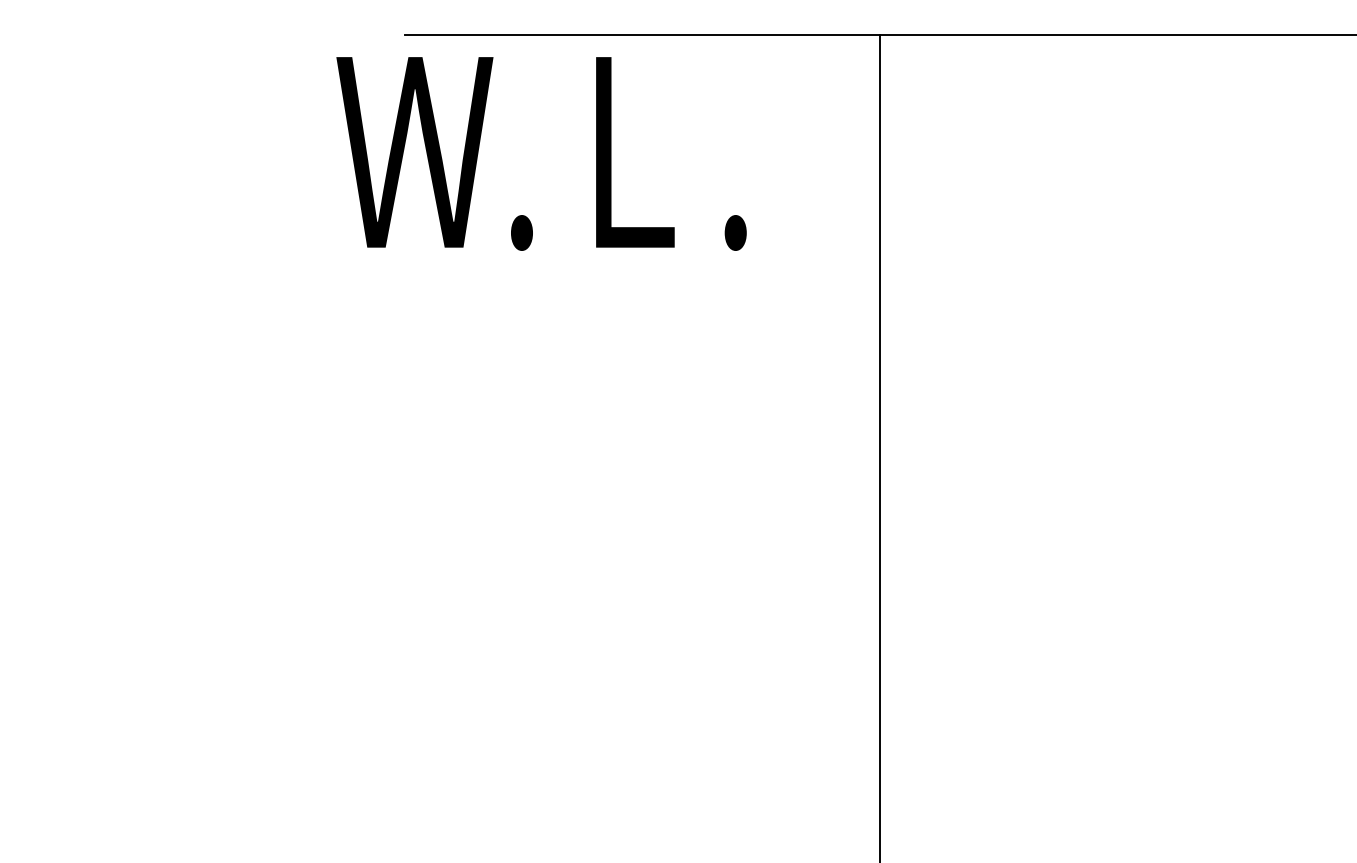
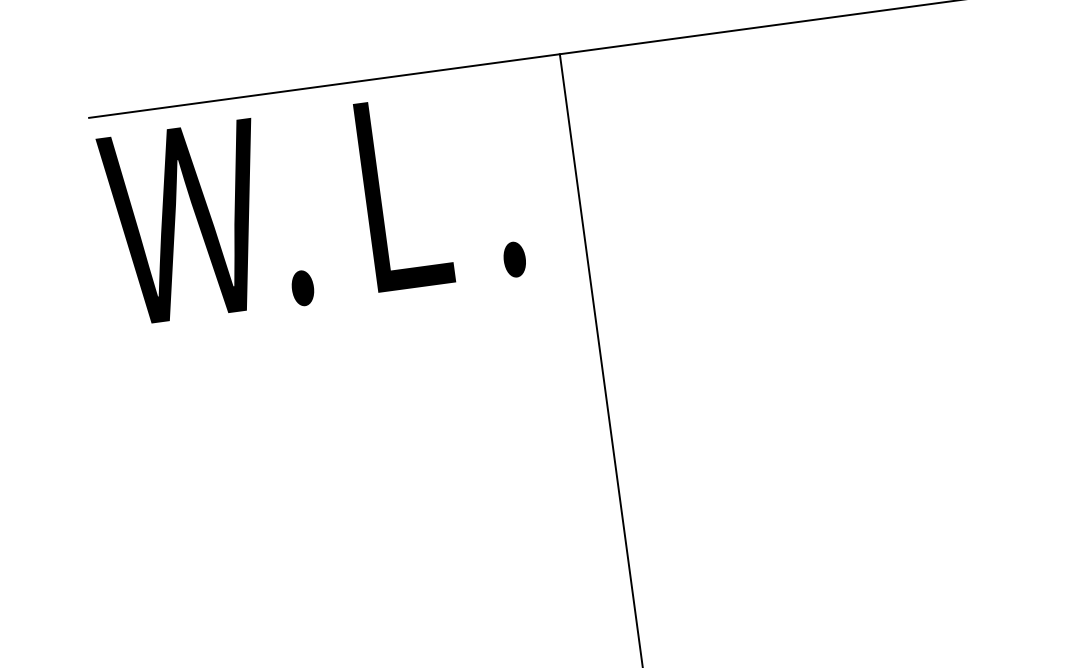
text: (541, 153) -> (311, 206), moved

